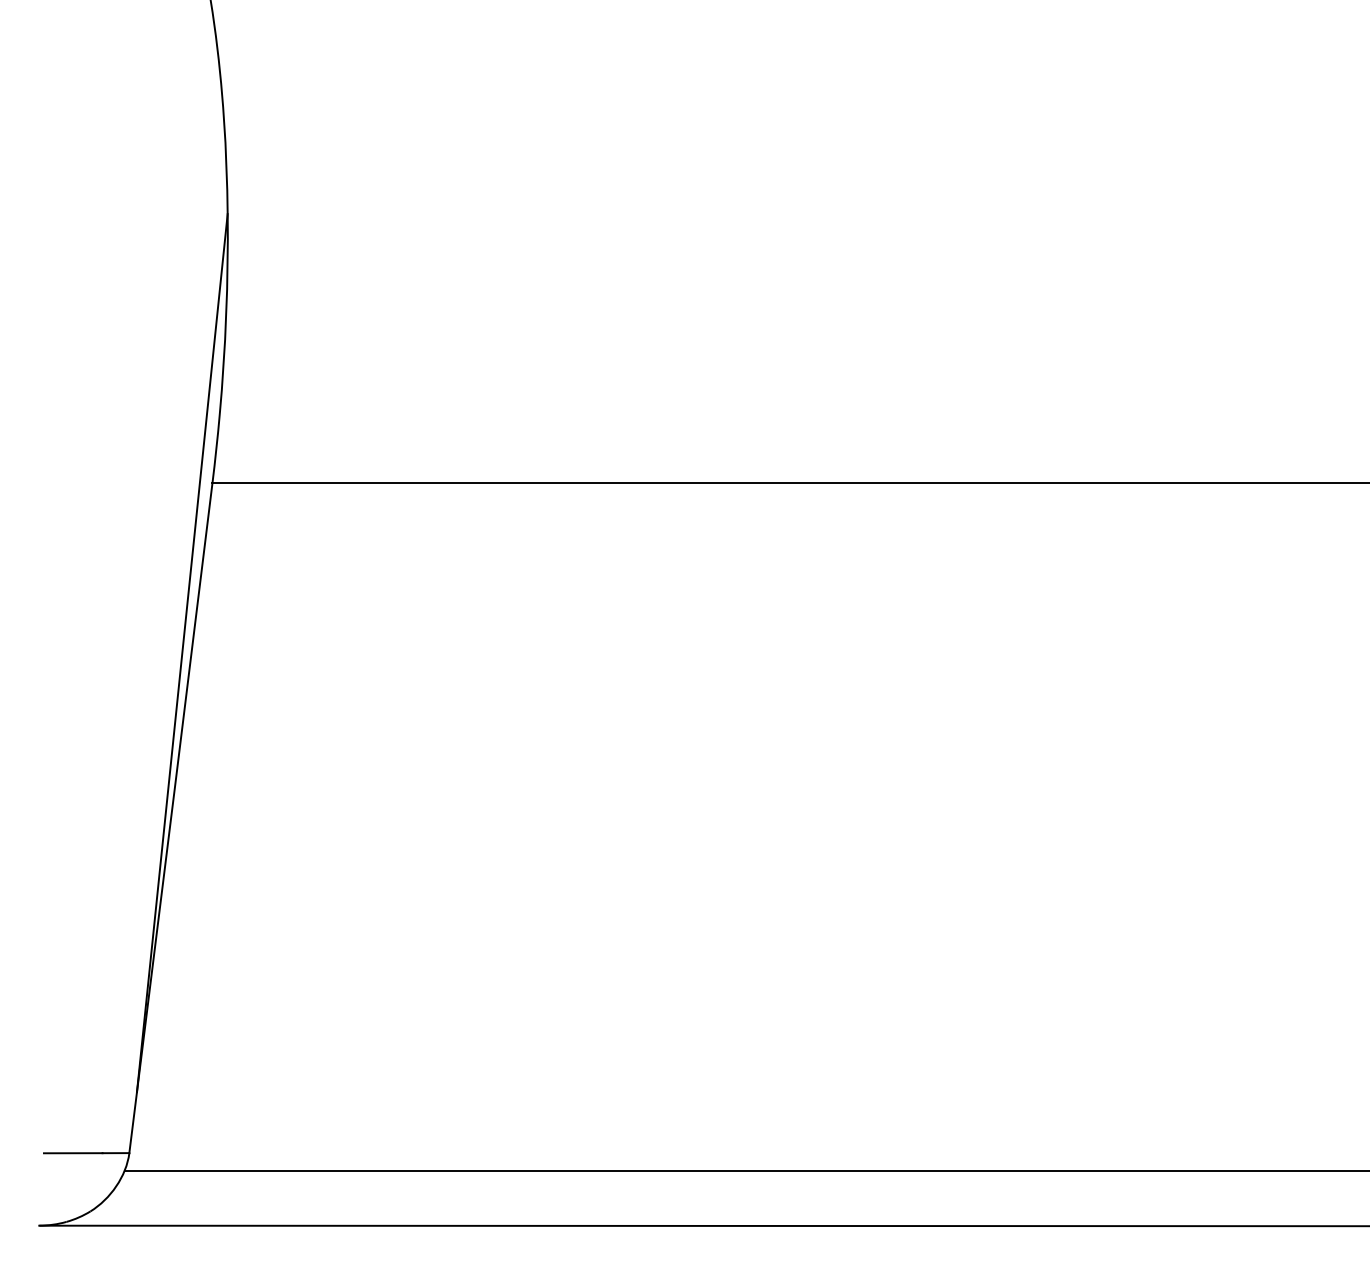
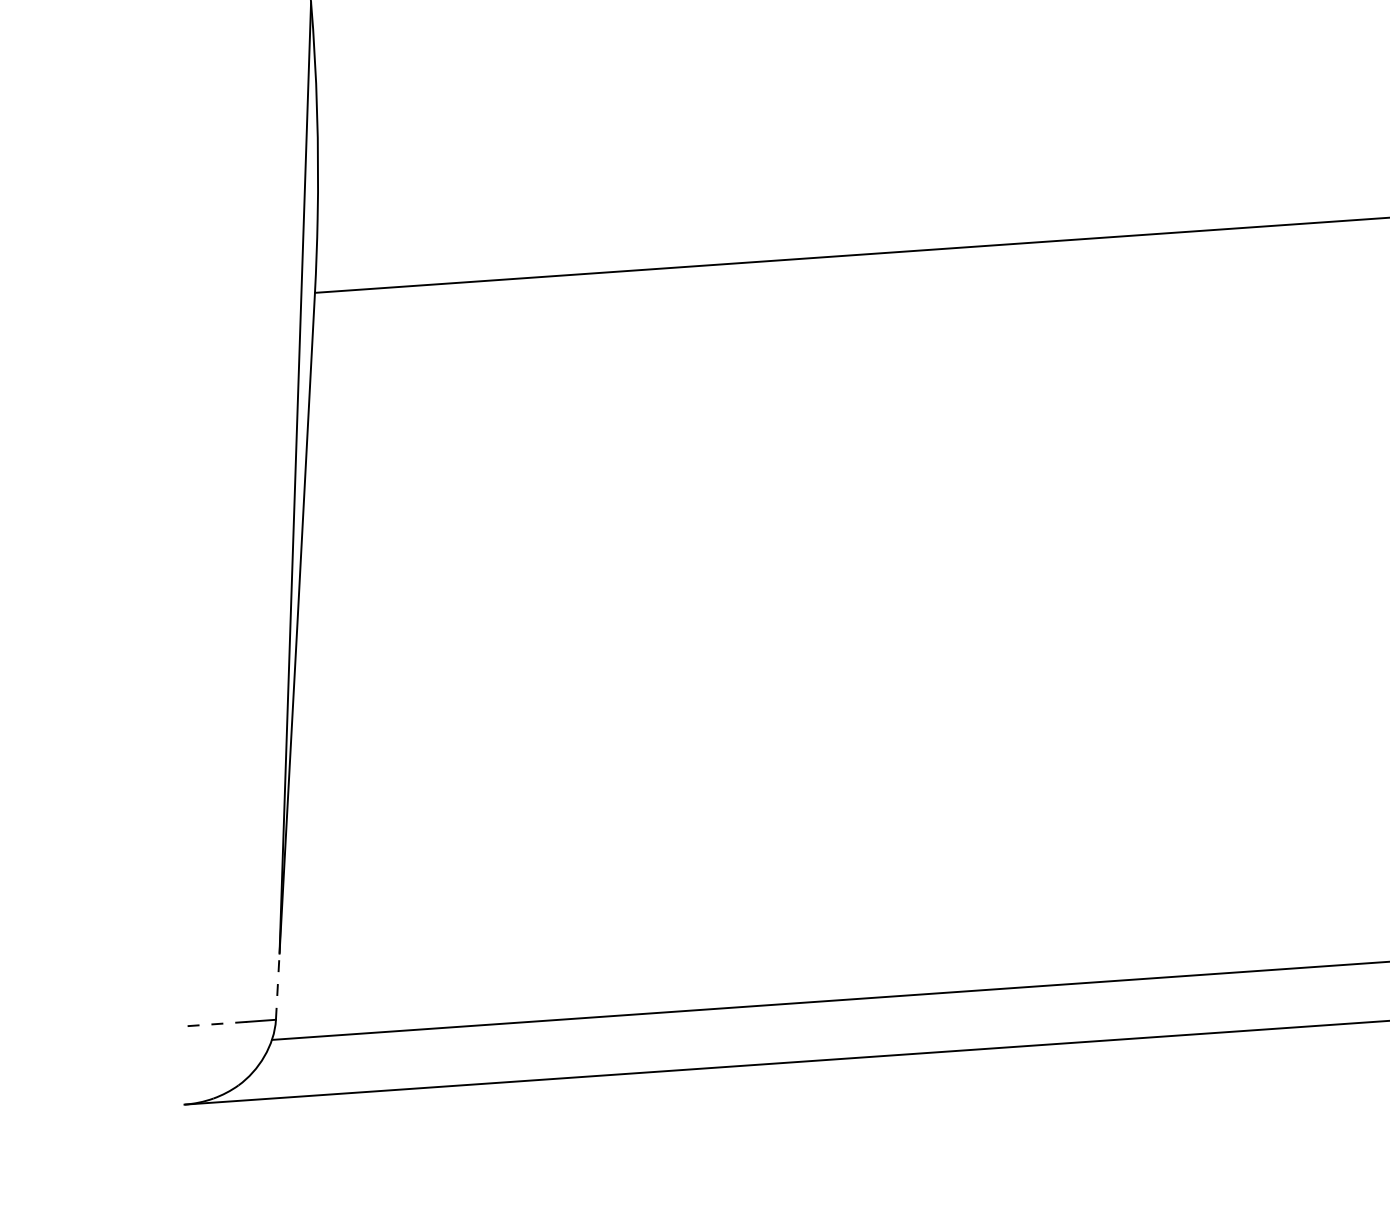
line: (133, 1122) -> (278, 986), solid -> dashed
line: (72, 1153) -> (214, 1024), solid -> dashed

